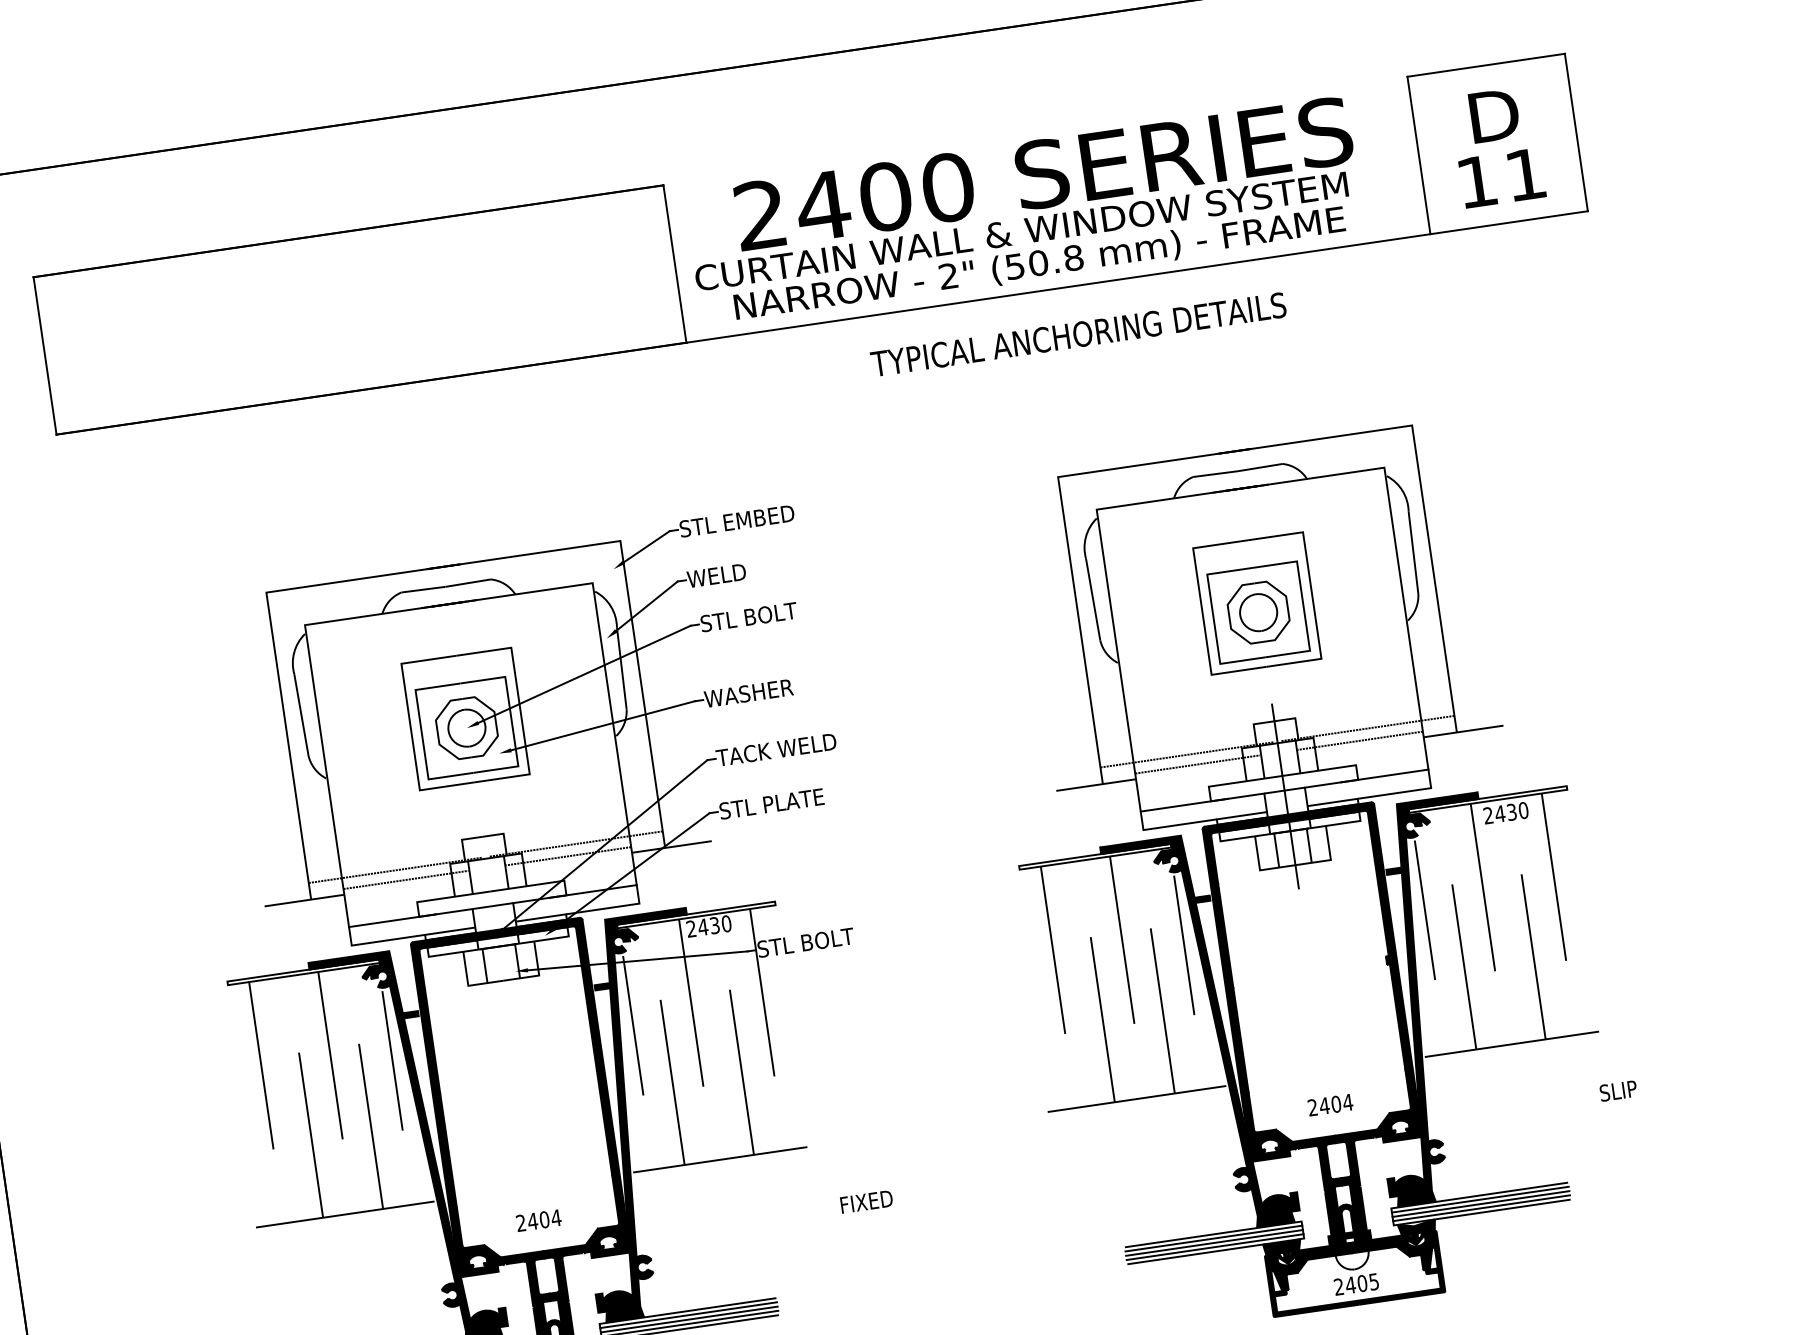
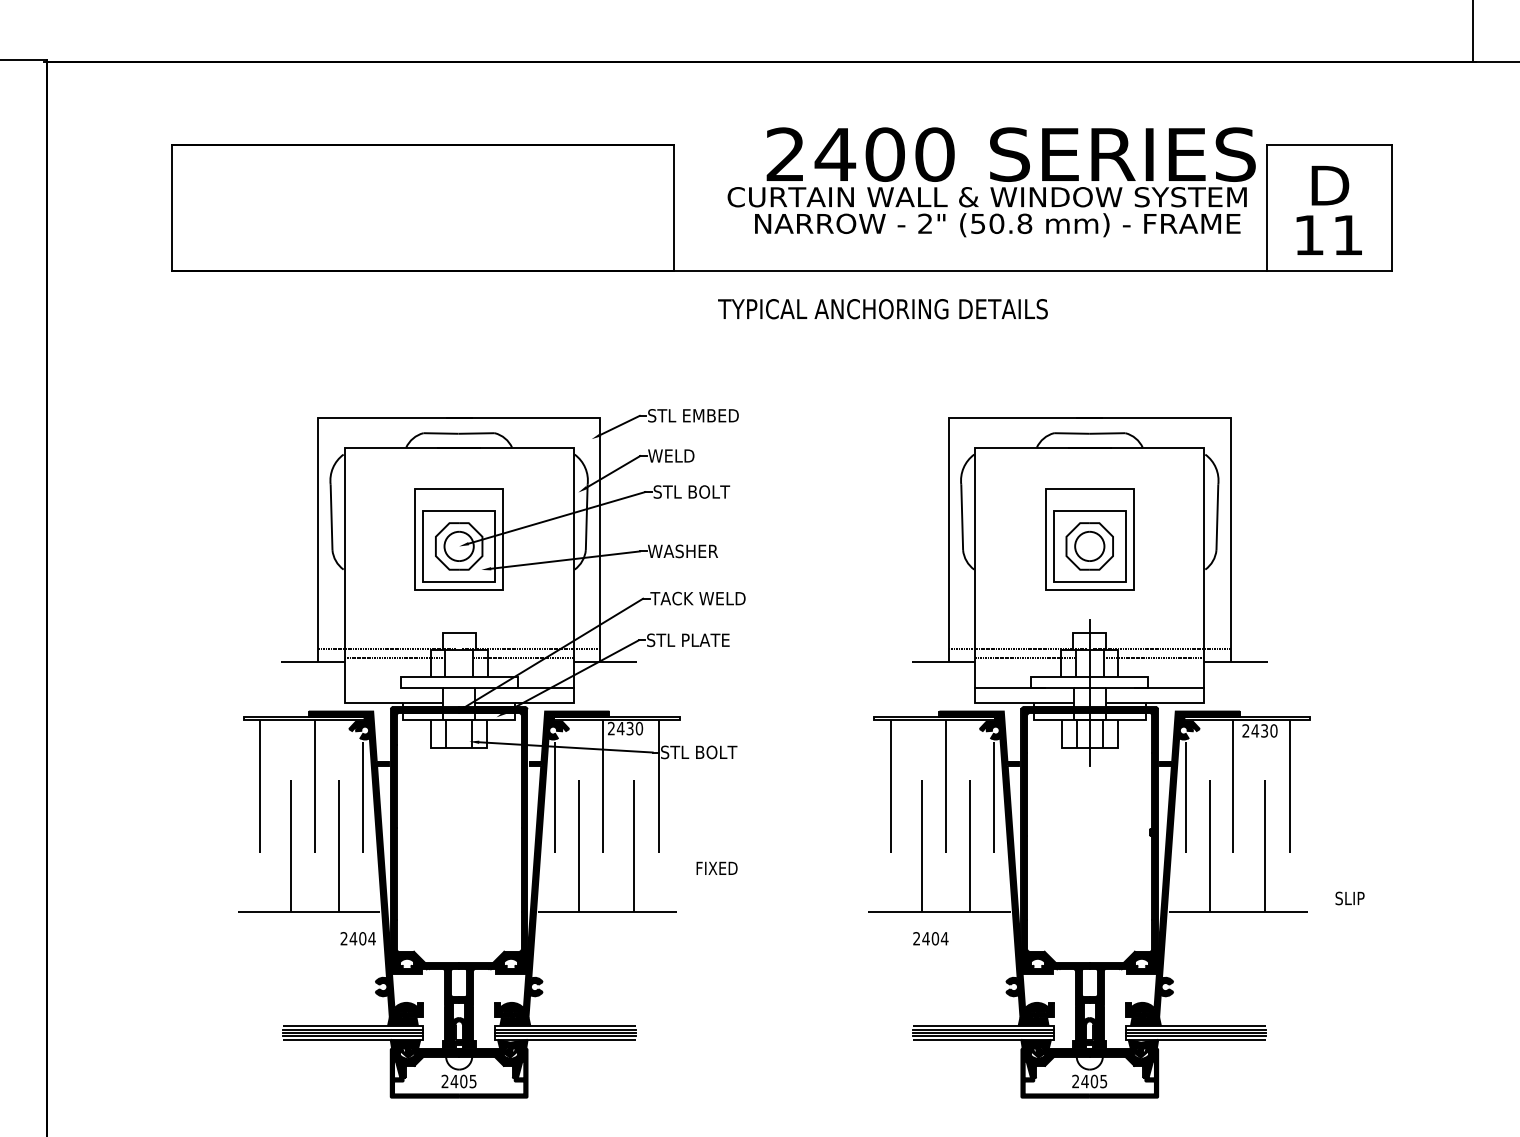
text: (1024, 212) -> (991, 182), moved
text: (1078, 335) -> (882, 309), moved
line: (392, 921) -> (379, 688), removed
text: (1617, 1091) -> (1349, 898), moved
text: (1330, 1104) -> (930, 938), moved
text: (865, 1200) -> (716, 867), moved
text: (537, 1220) -> (357, 938), moved

